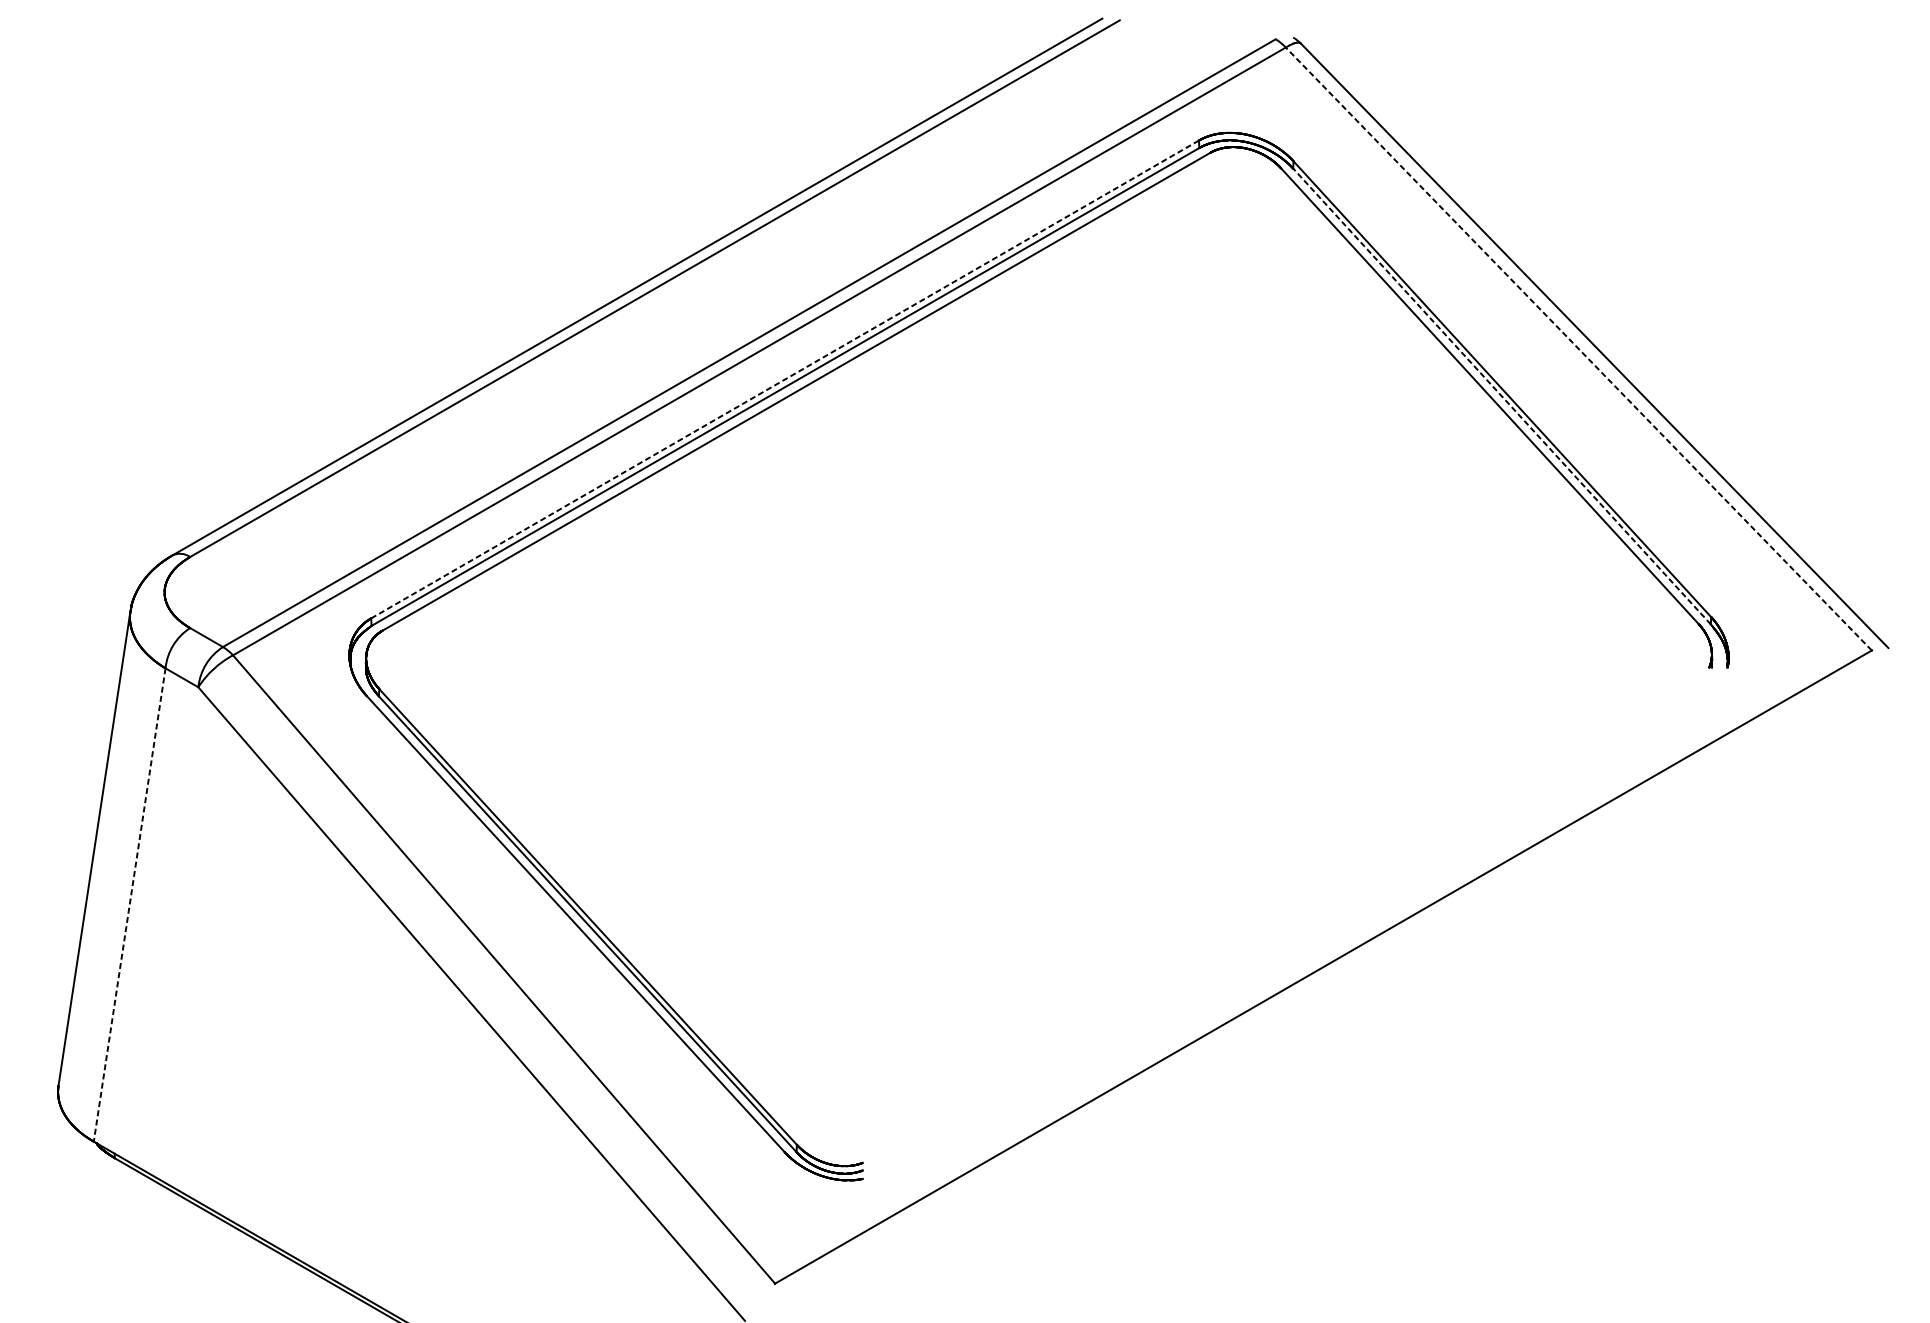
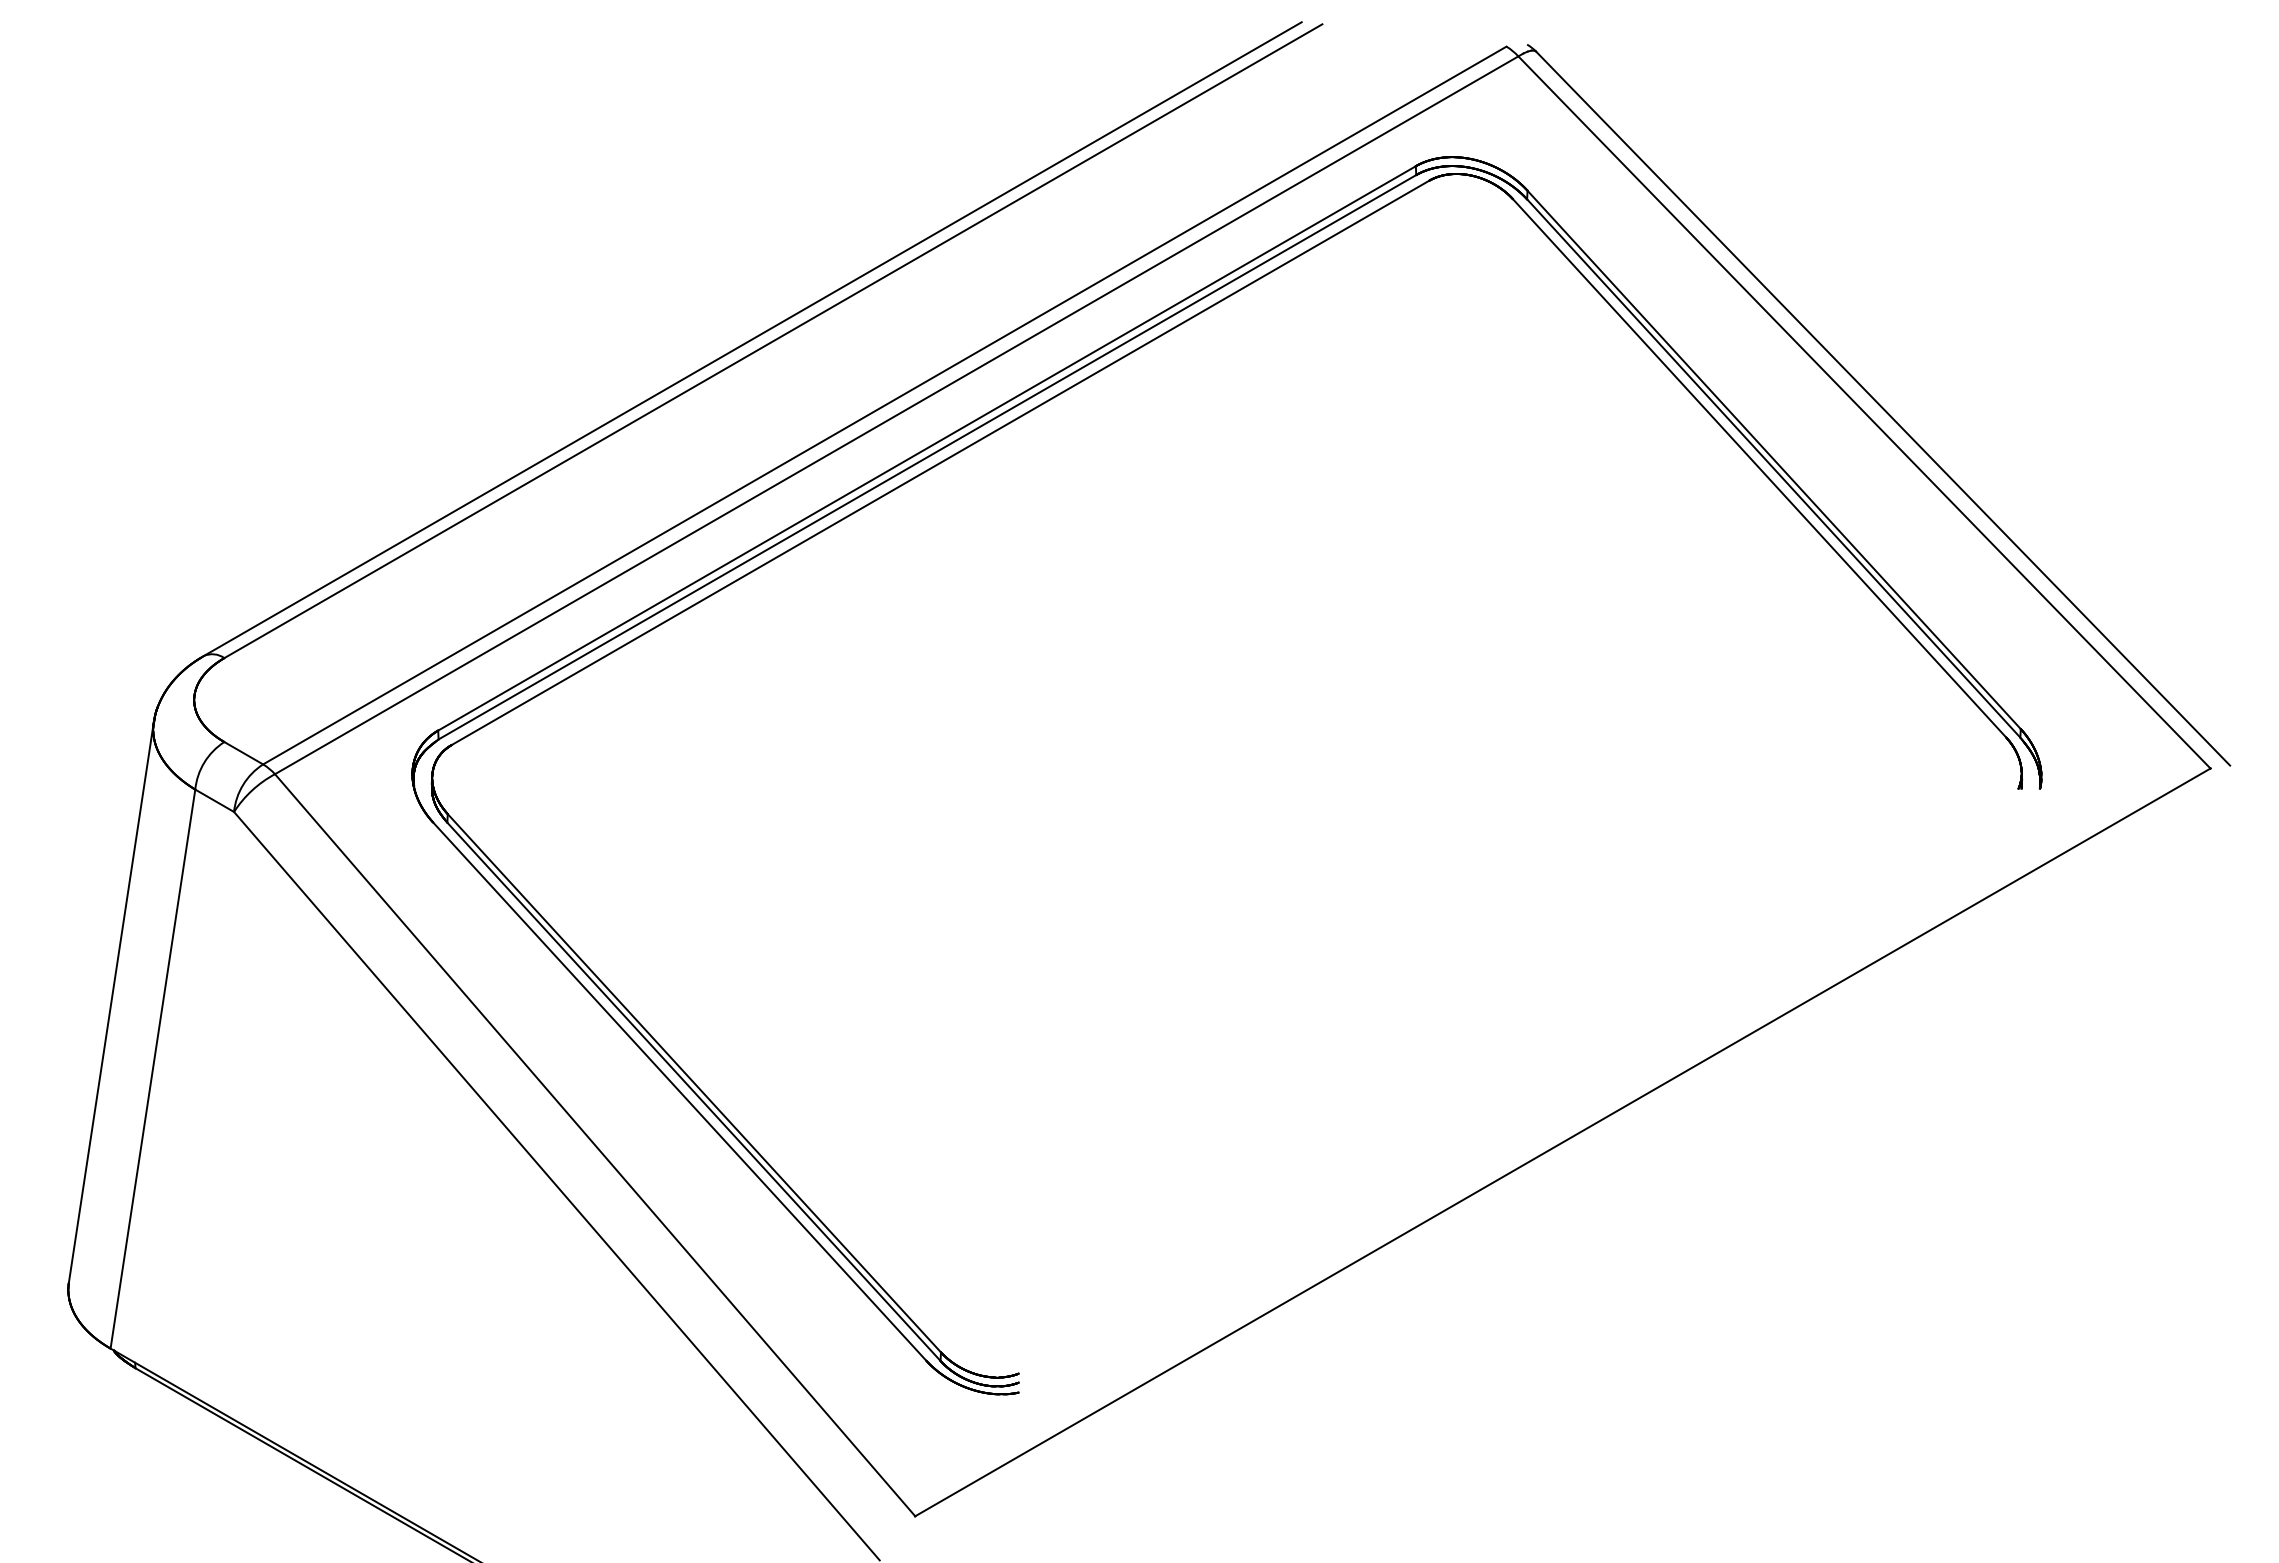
line: (1578, 349) -> (1864, 412), dashed -> solid
line: (784, 379) -> (926, 448), dashed -> solid
line: (1501, 396) -> (1773, 468), dashed -> solid
line: (129, 905) -> (152, 1069), dashed -> solid

